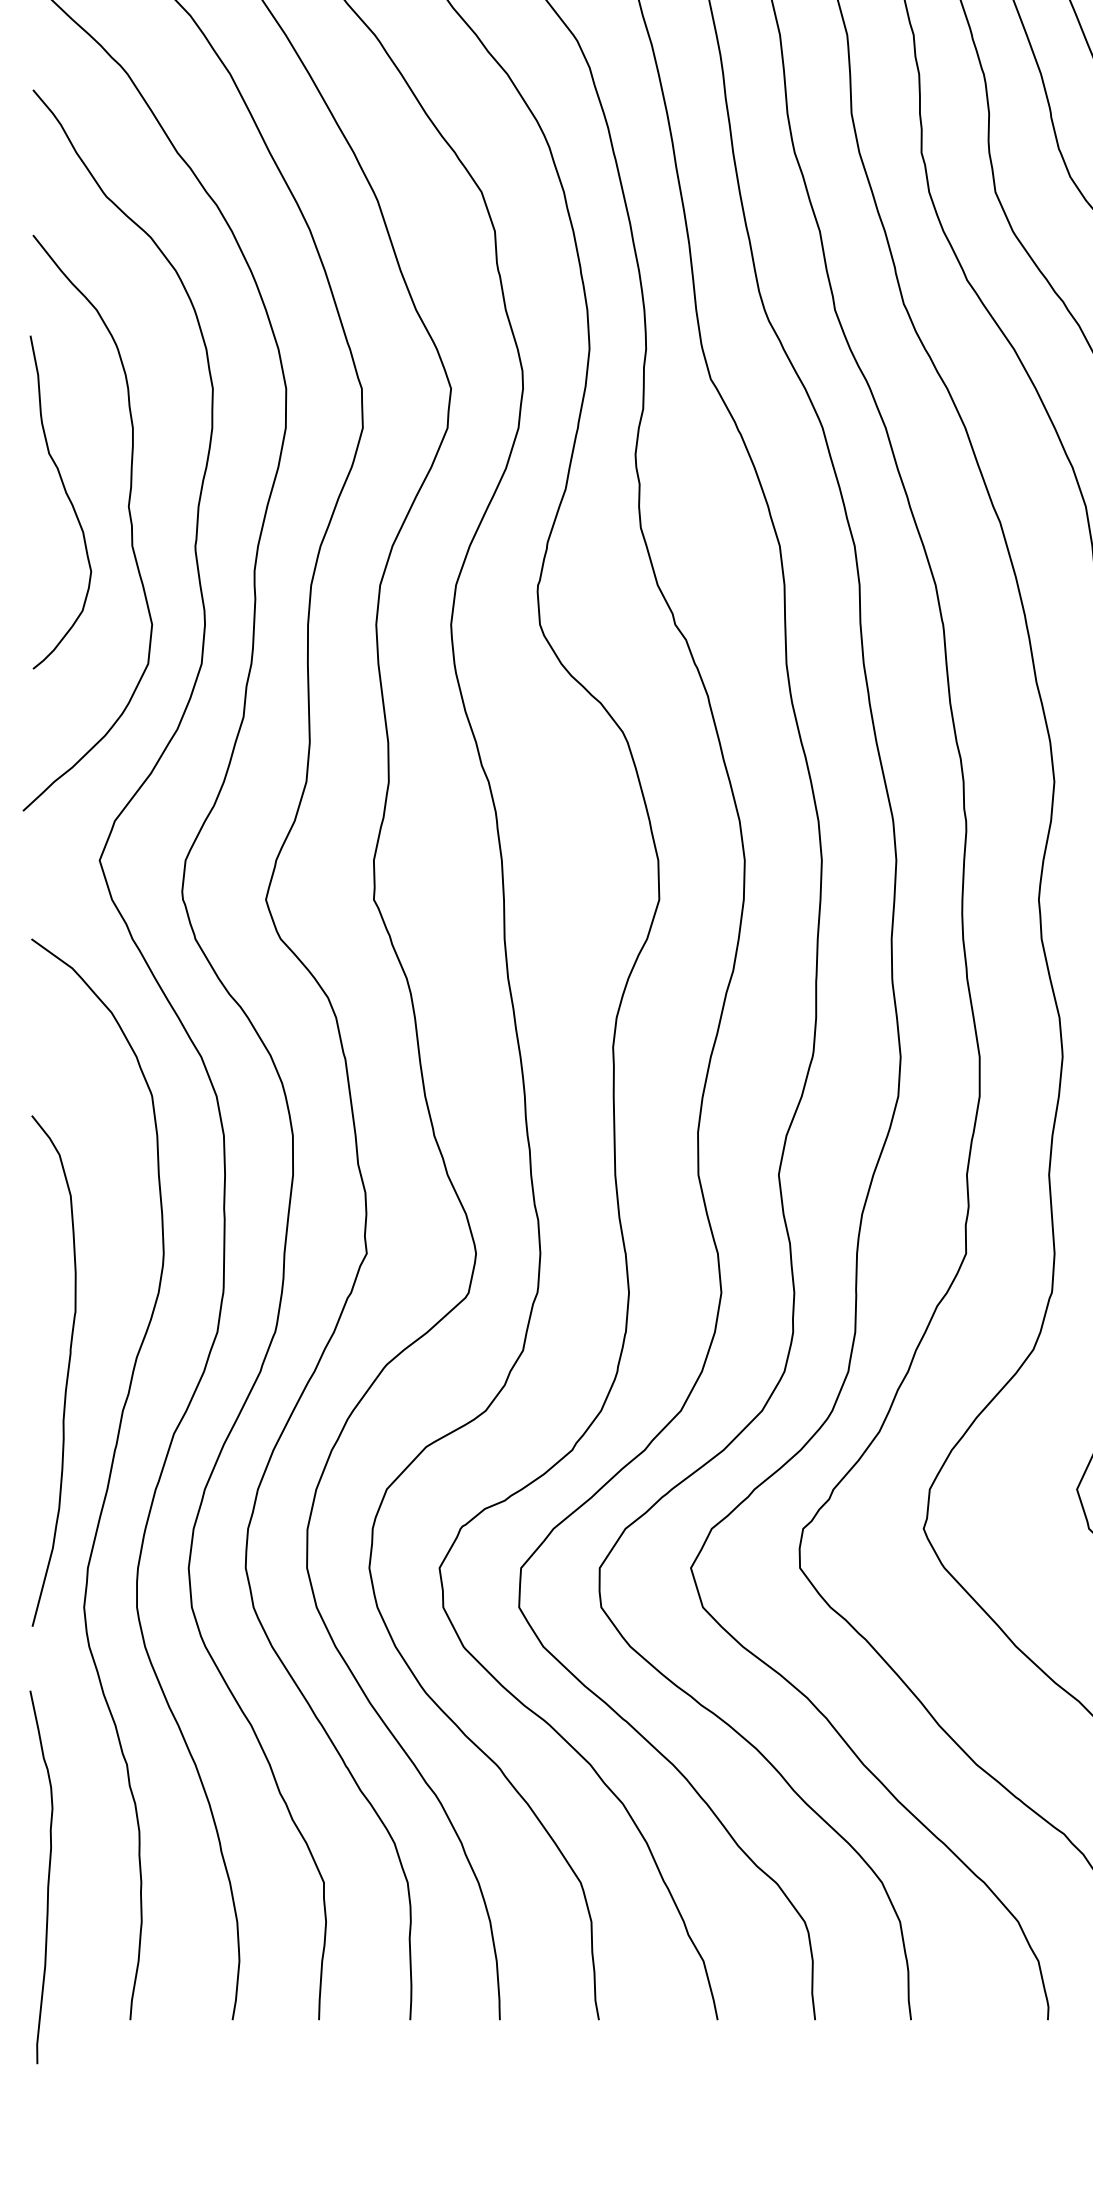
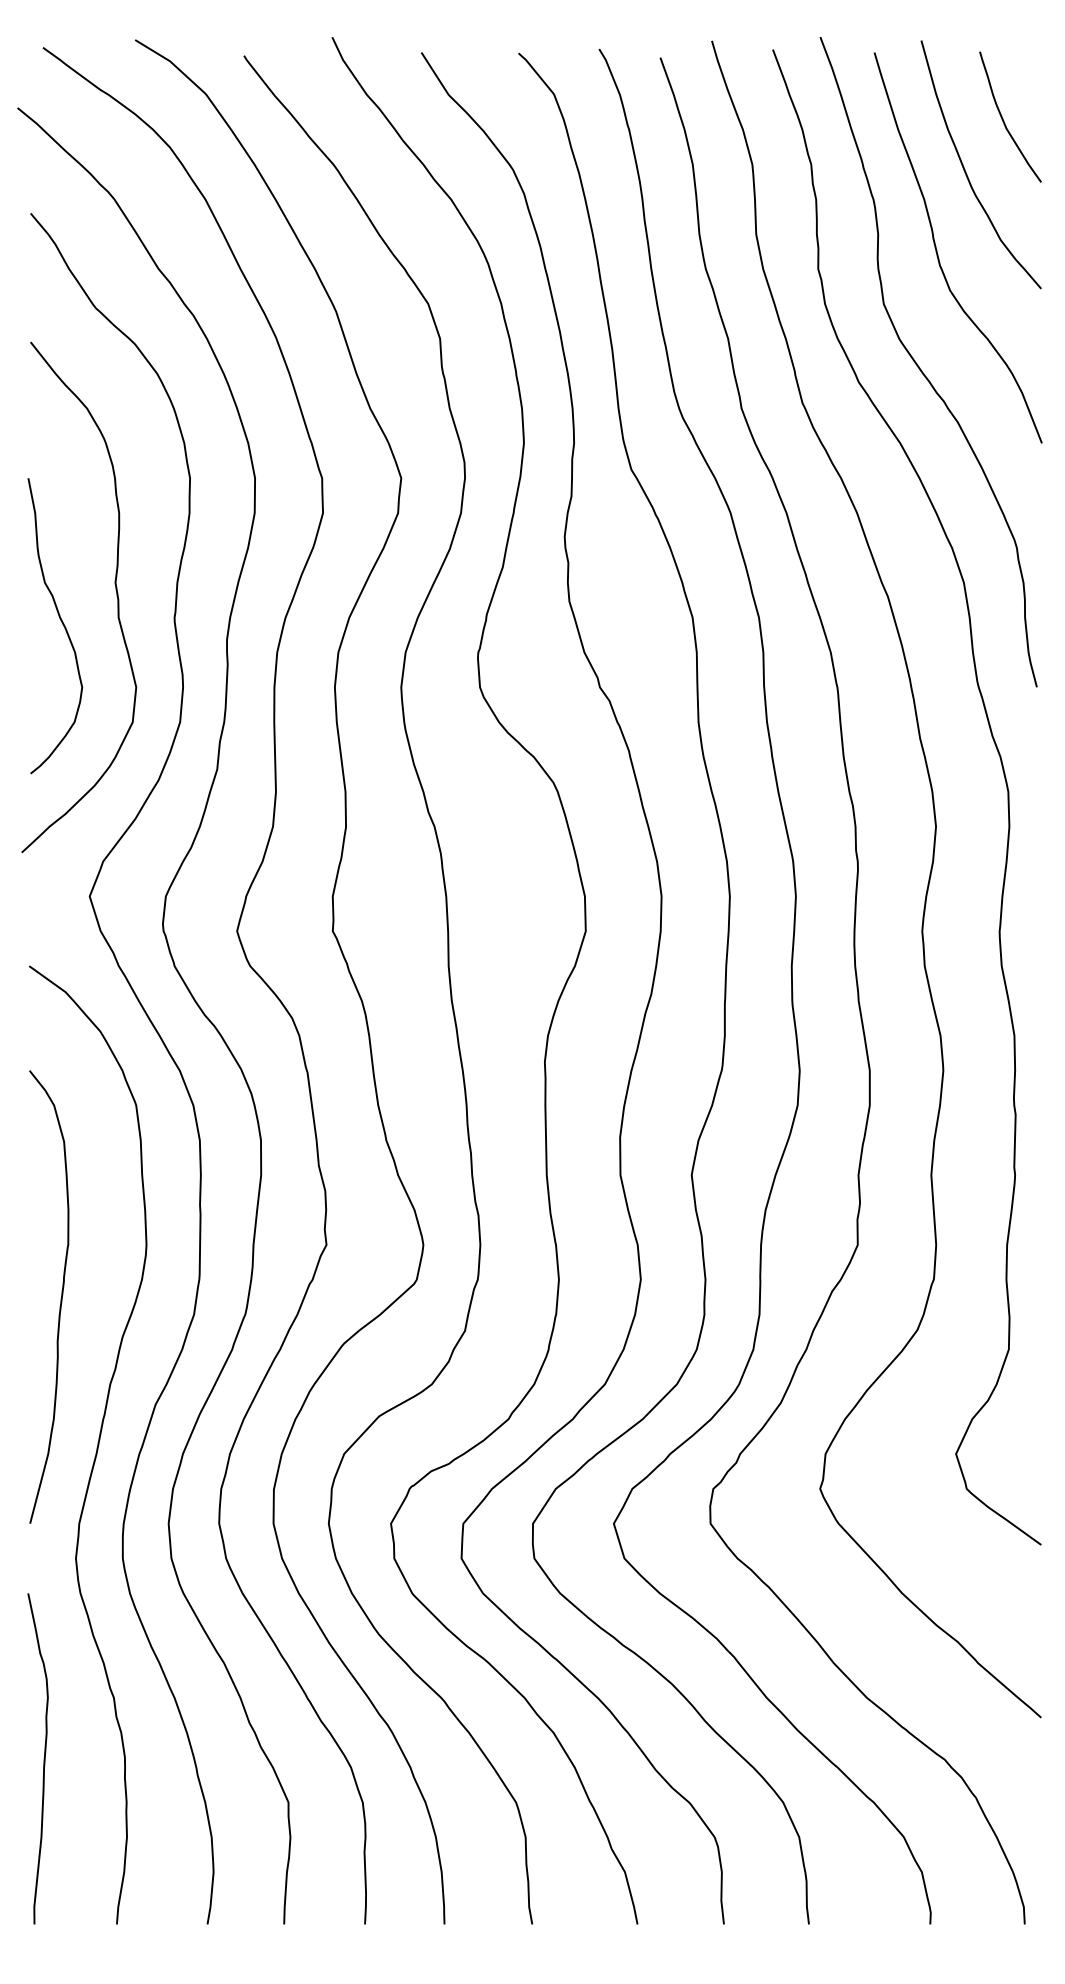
curve: (67, 498) -> (61, 622), moved
curve: (66, 1372) -> (60, 1298), moved
curve: (47, 1876) -> (43, 1758), moved

